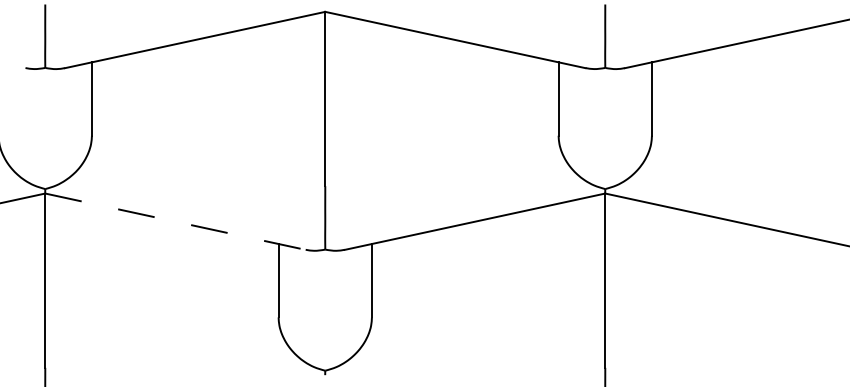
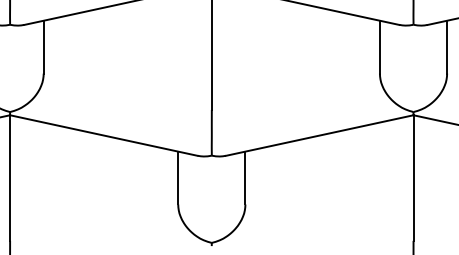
line: (175, 221) -> (103, 135), dashed -> solid

